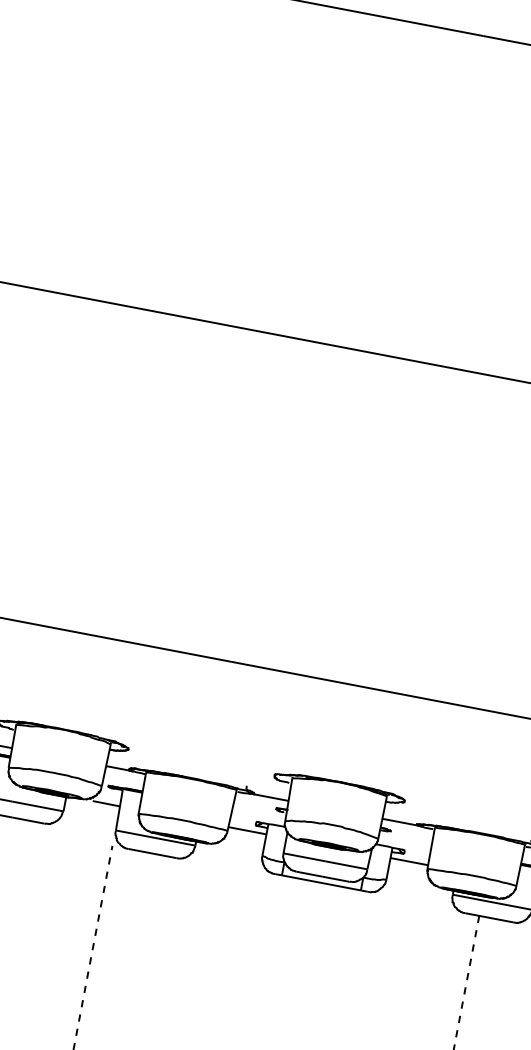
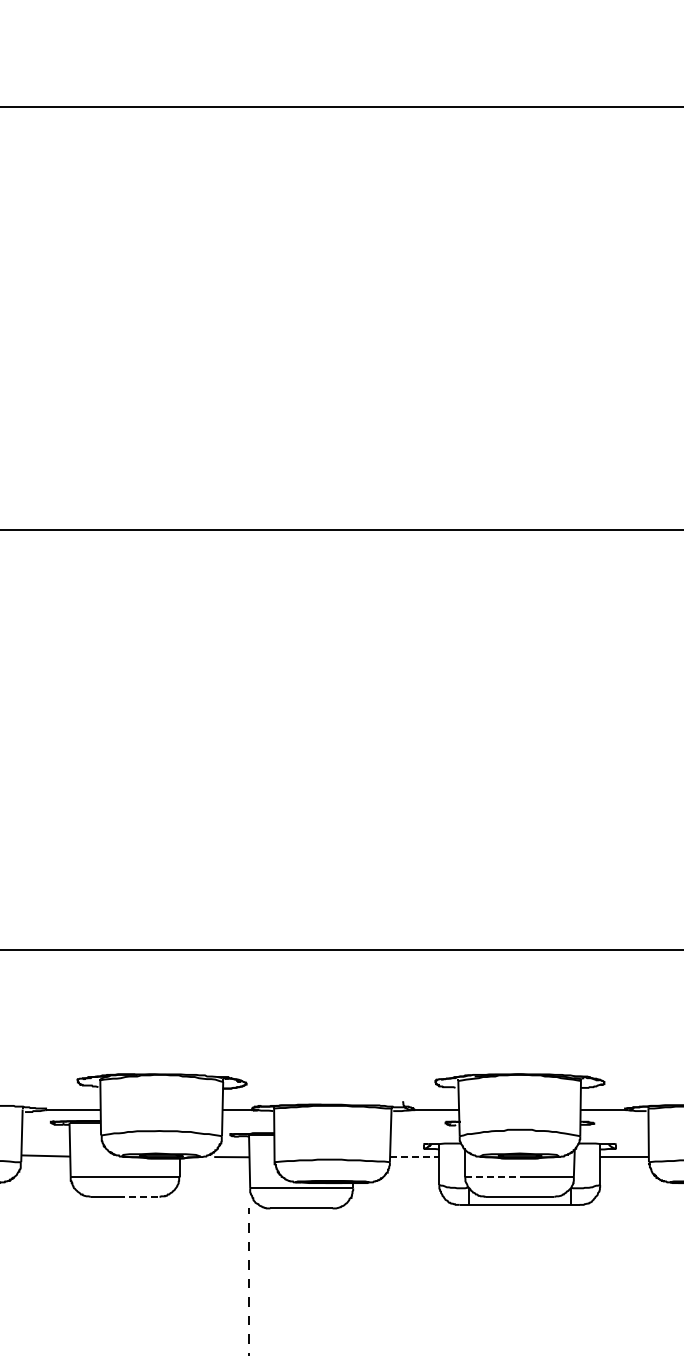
line: (28, 820) -> (138, 1196), solid -> dashed
line: (247, 830) -> (414, 1157), solid -> dashed
line: (305, 857) -> (493, 1176), solid -> dashed

